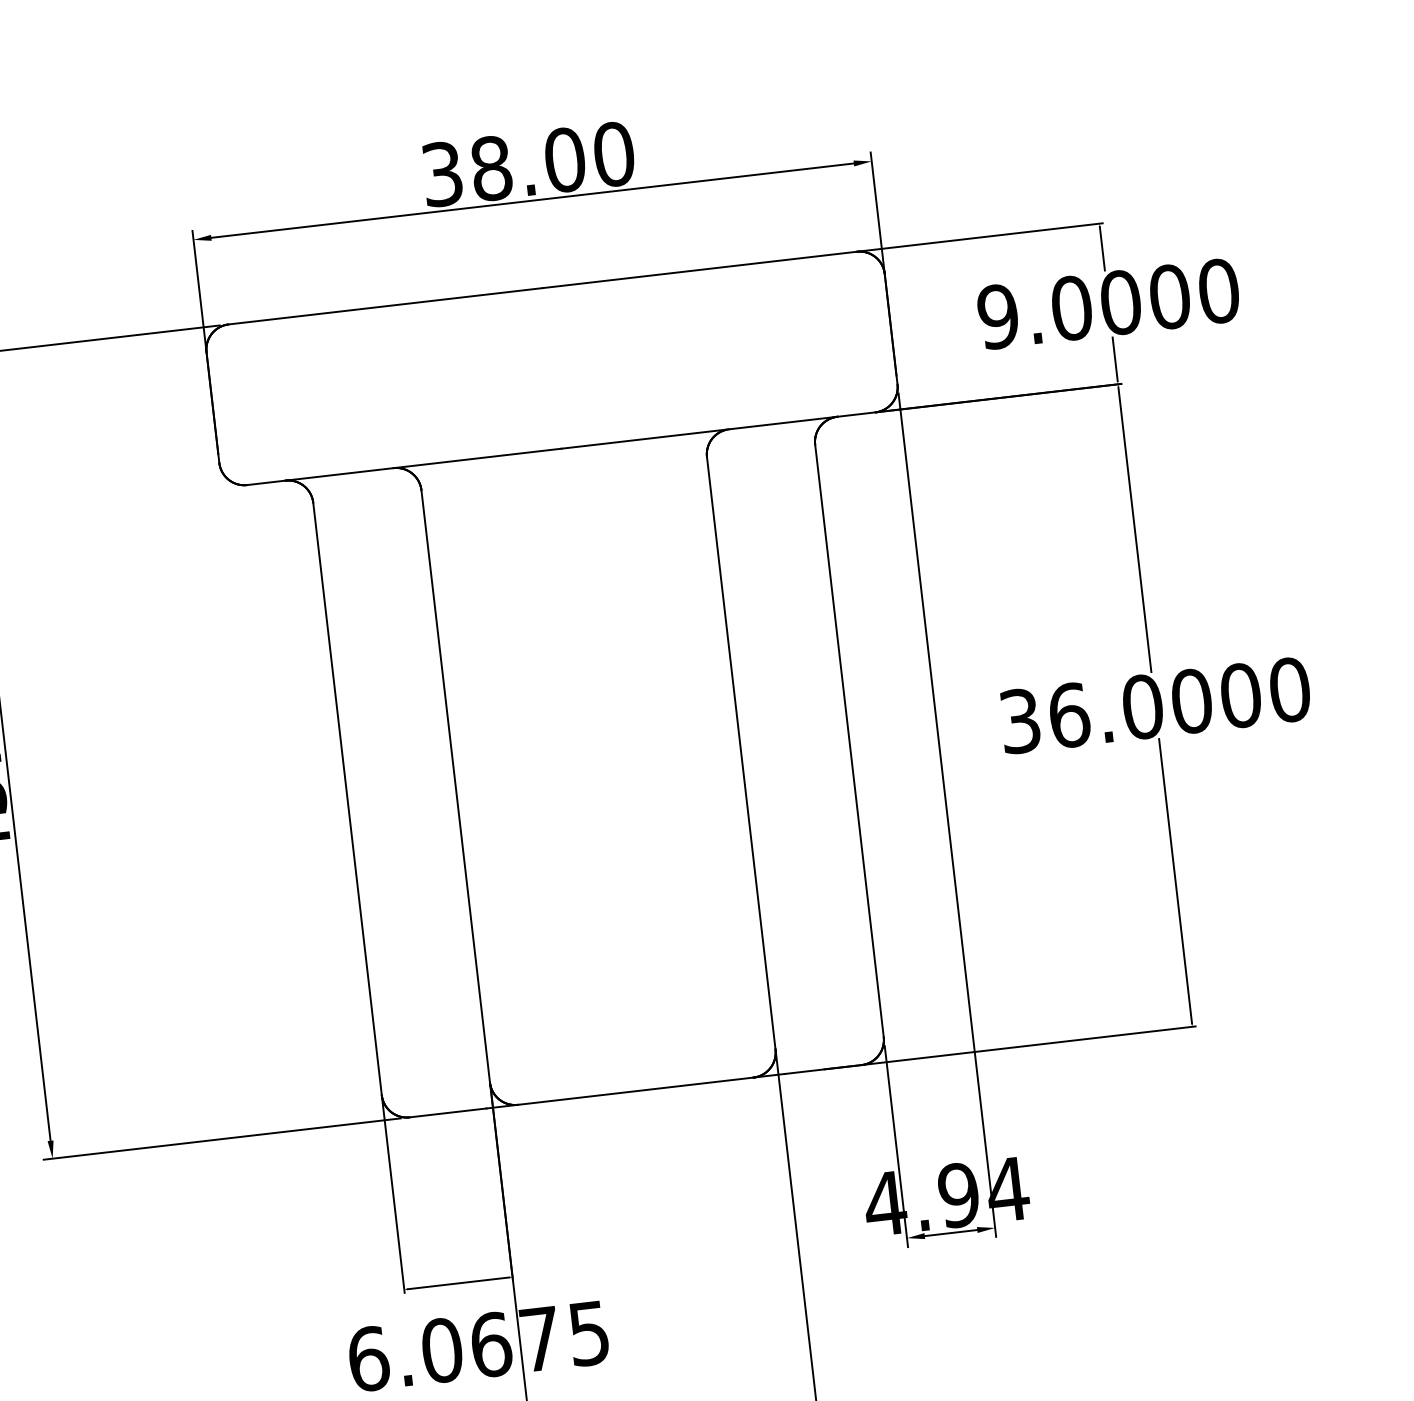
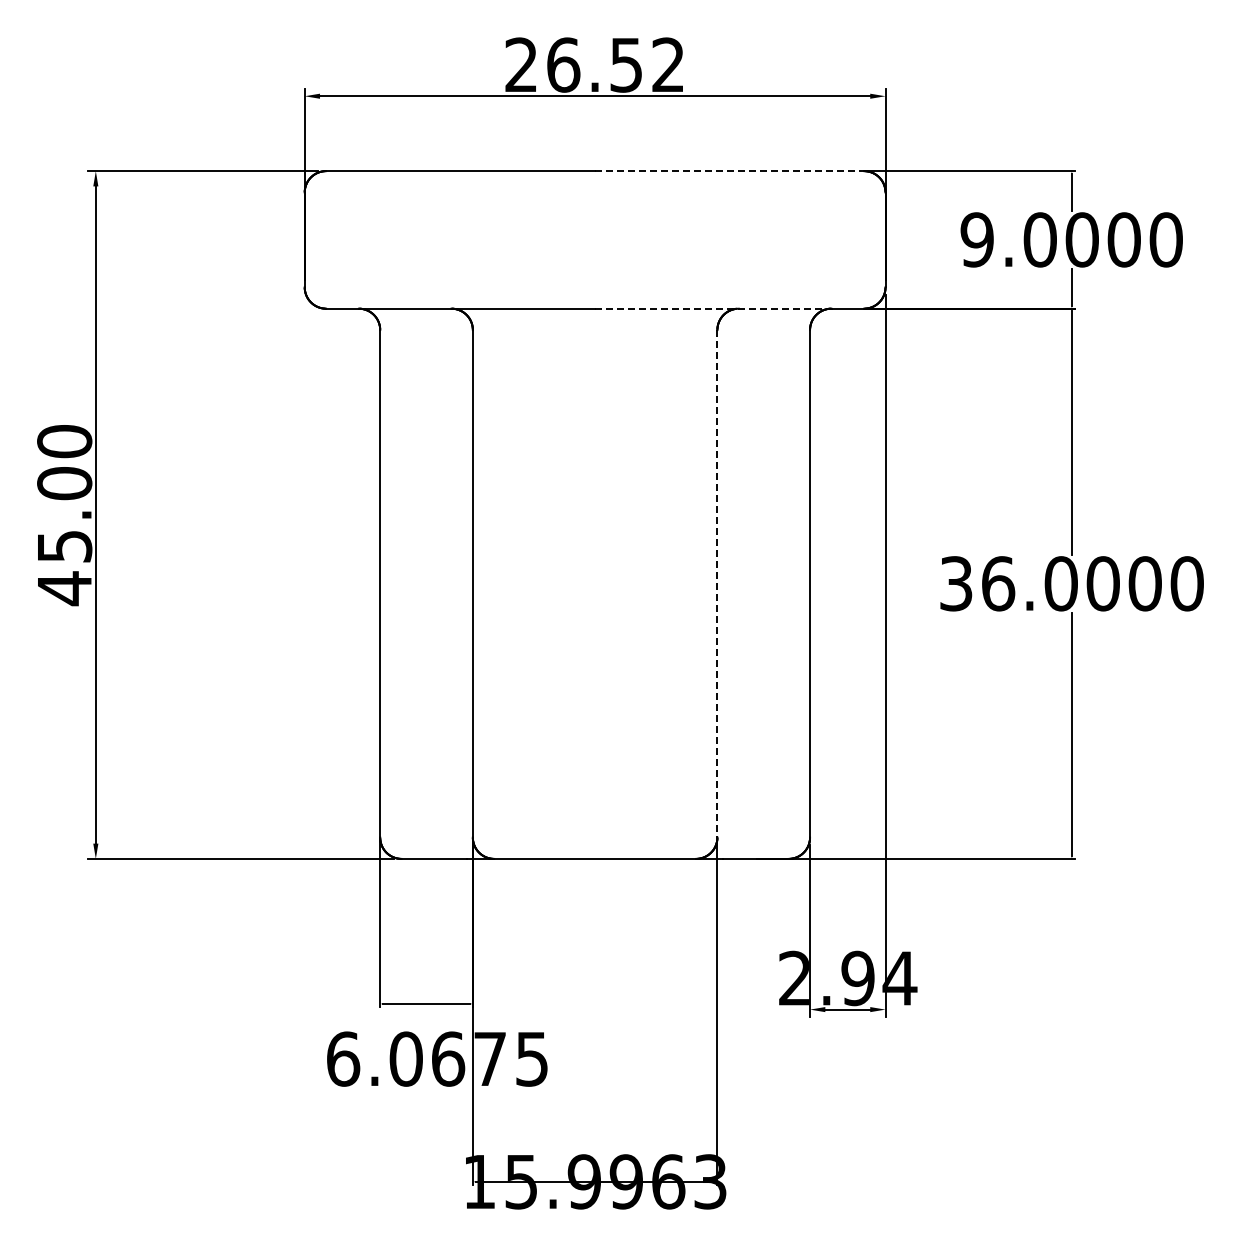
text: (528, 163) -> (595, 64), 38.00 -> 26.52
line: (700, 270) -> (730, 171), solid -> dashed
line: (699, 432) -> (713, 308), solid -> dashed
line: (741, 753) -> (717, 583), solid -> dashed
text: (884, 1202) -> (794, 977), 4.94 -> 2.94

